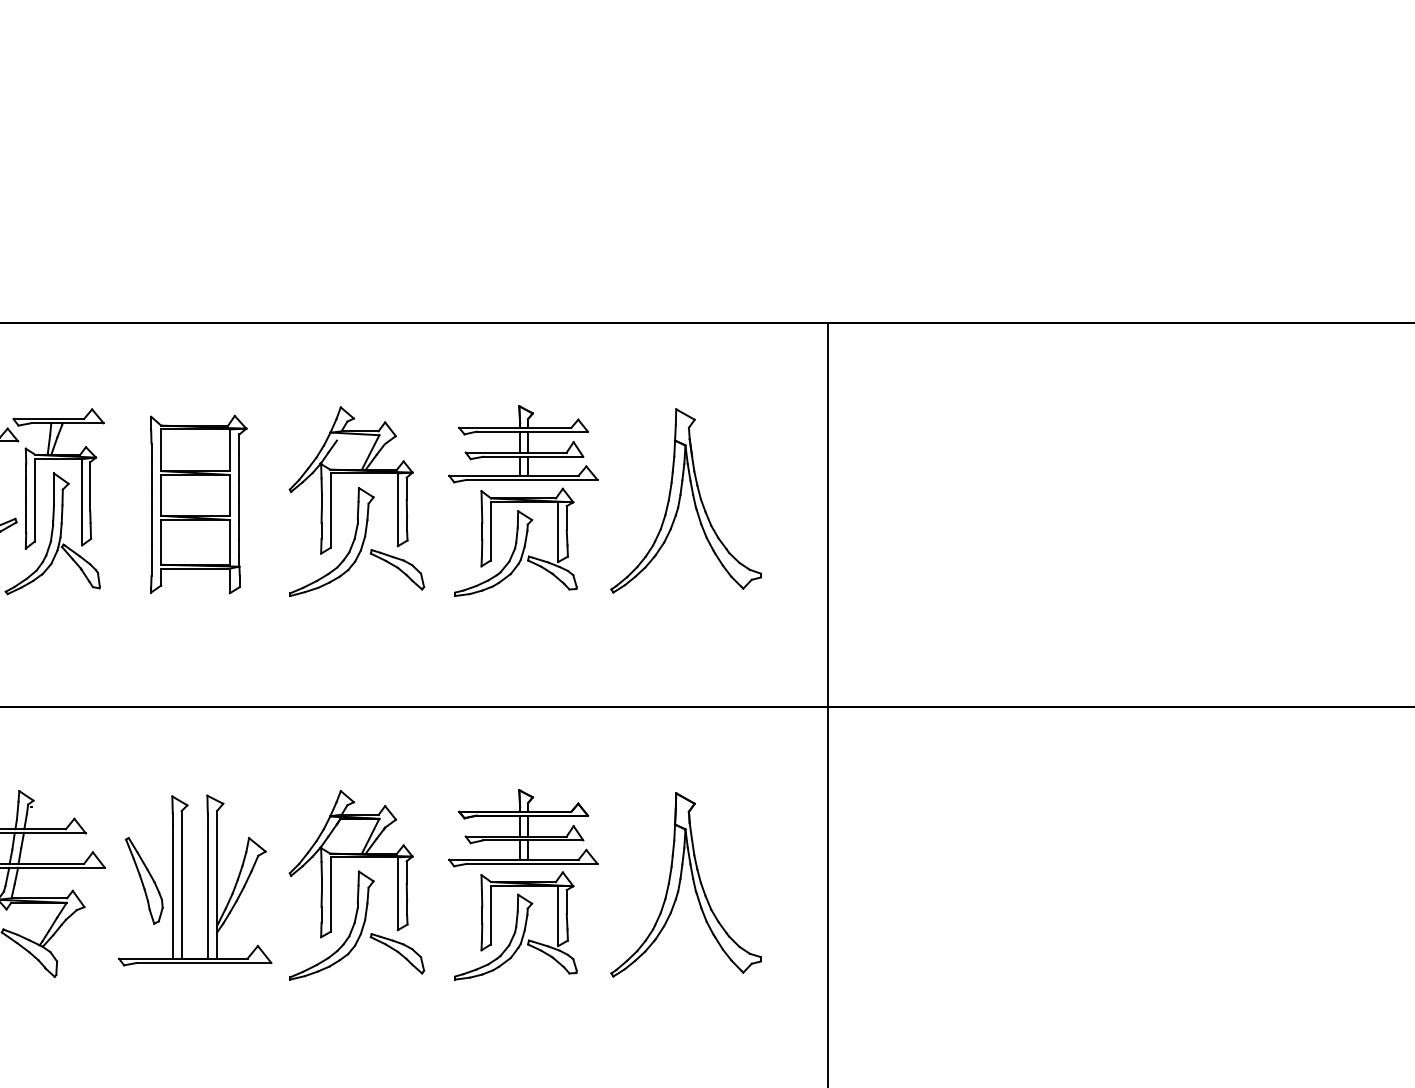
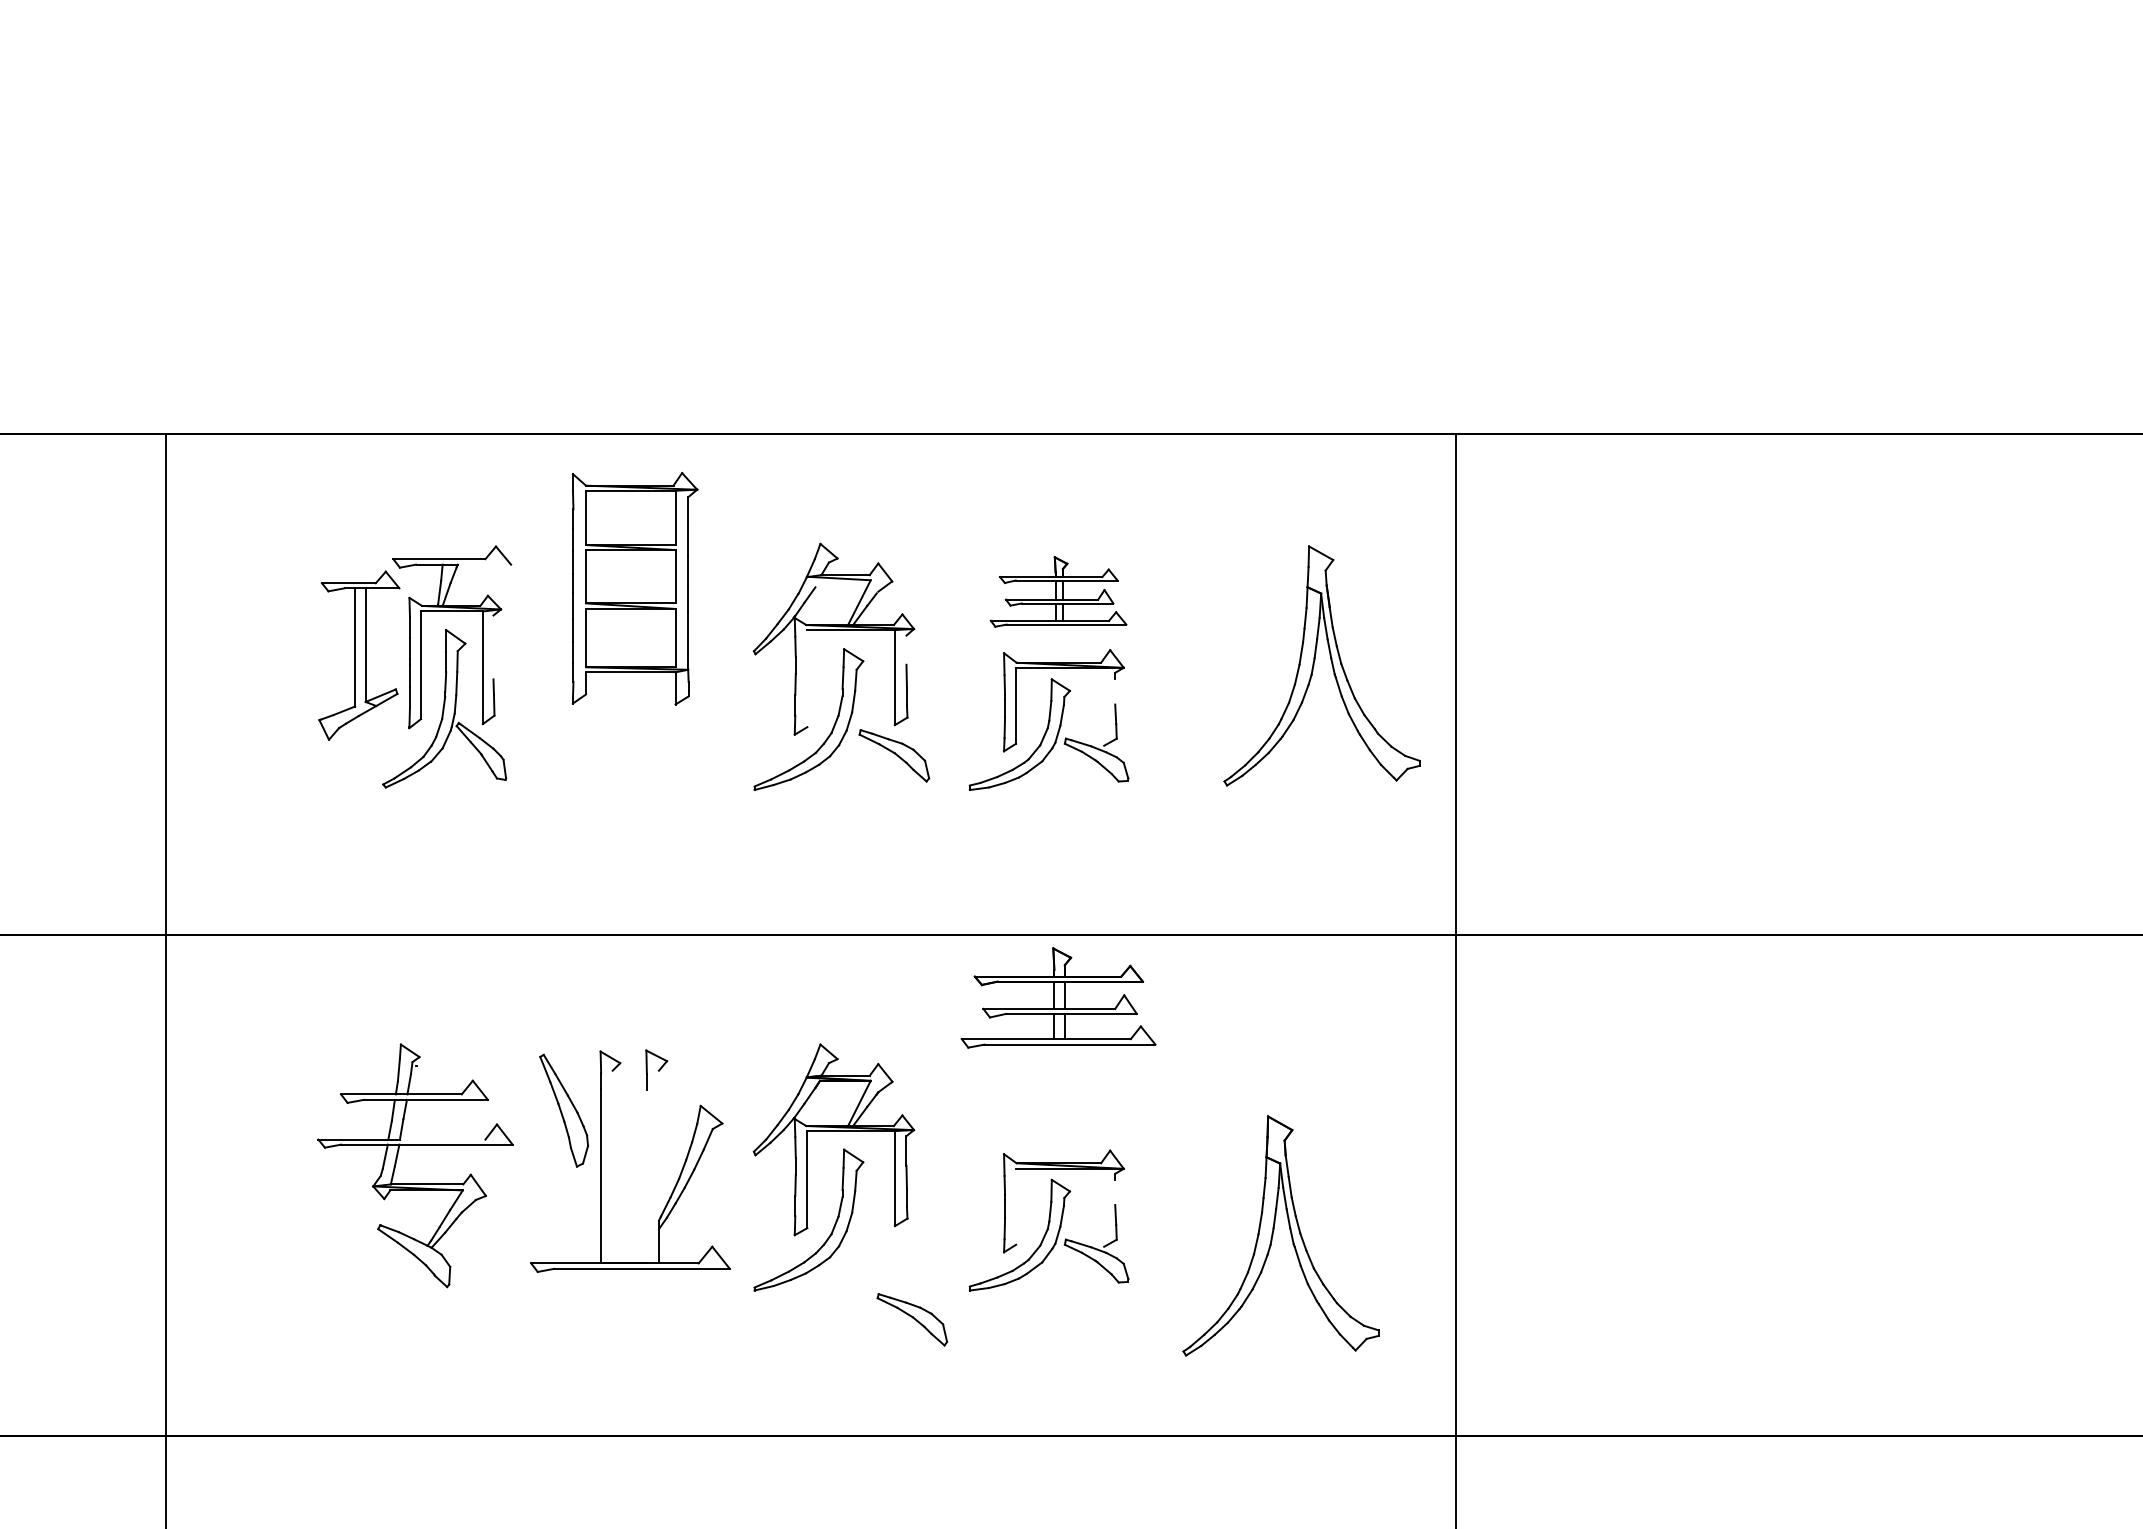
line: (83, 423) -> (484, 564), removed
part: (523, 443) -> (1058, 591), size x0.7
line: (90, 486) -> (493, 647), removed
line: (406, 489) -> (906, 650), removed
part: (680, 500) -> (1314, 665), moved
part: (198, 504) -> (634, 588), moved
line: (330, 510) -> (807, 678), removed
line: (566, 520) -> (1115, 691), removed
line: (558, 531) -> (1104, 706), removed
part: (523, 827) -> (1058, 997), moved
line: (51, 863) -> (442, 1139), removed
line: (216, 868) -> (658, 1145), removed
part: (143, 880) -> (563, 1110), moved
line: (181, 884) -> (612, 1166), removed
part: (680, 884) -> (1273, 1235), moved
line: (207, 892) -> (646, 1176), removed
line: (566, 904) -> (1115, 1192), removed
line: (491, 915) -> (1016, 1206), removed
line: (558, 915) -> (1104, 1207), removed
part: (397, 953) -> (912, 1319), moved

